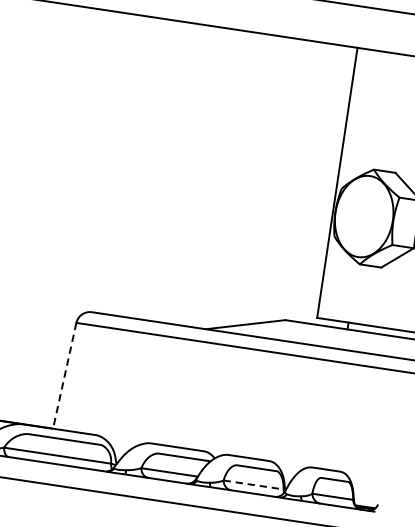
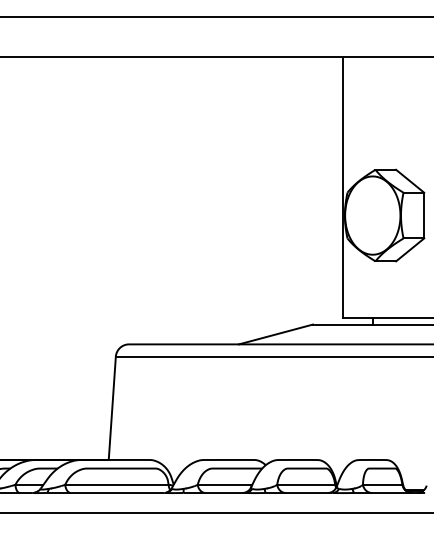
line: (64, 376) -> (112, 408), dashed -> solid
line: (253, 484) -> (306, 484), dashed -> solid

